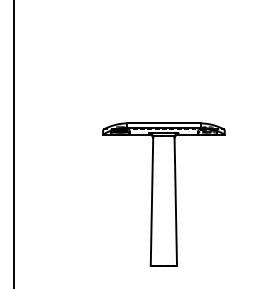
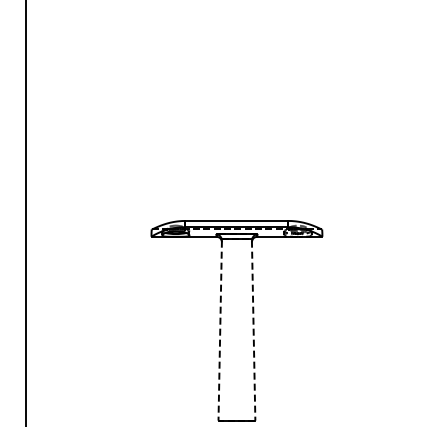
line: (152, 201) -> (220, 330), solid -> dashed
line: (175, 201) -> (253, 330), solid -> dashed

